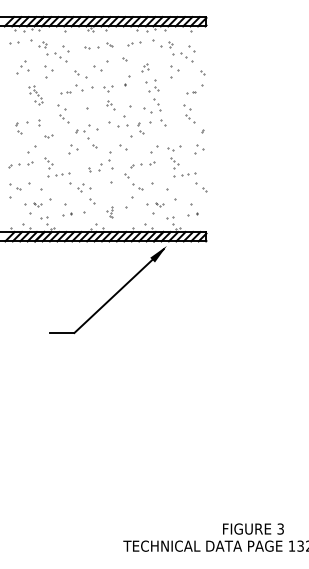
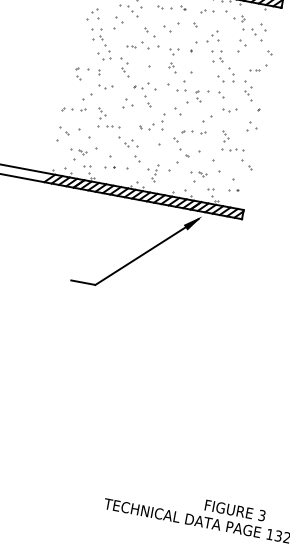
part: (144, 67) -> (213, 36), size x1.67
part: (35, 94) -> (101, 43), size x1.67
part: (152, 105) -> (226, 74), moved
part: (48, 136) -> (106, 87), size x1.67
part: (174, 148) -> (229, 110), moved
part: (109, 212) -> (152, 172), size x1.67

